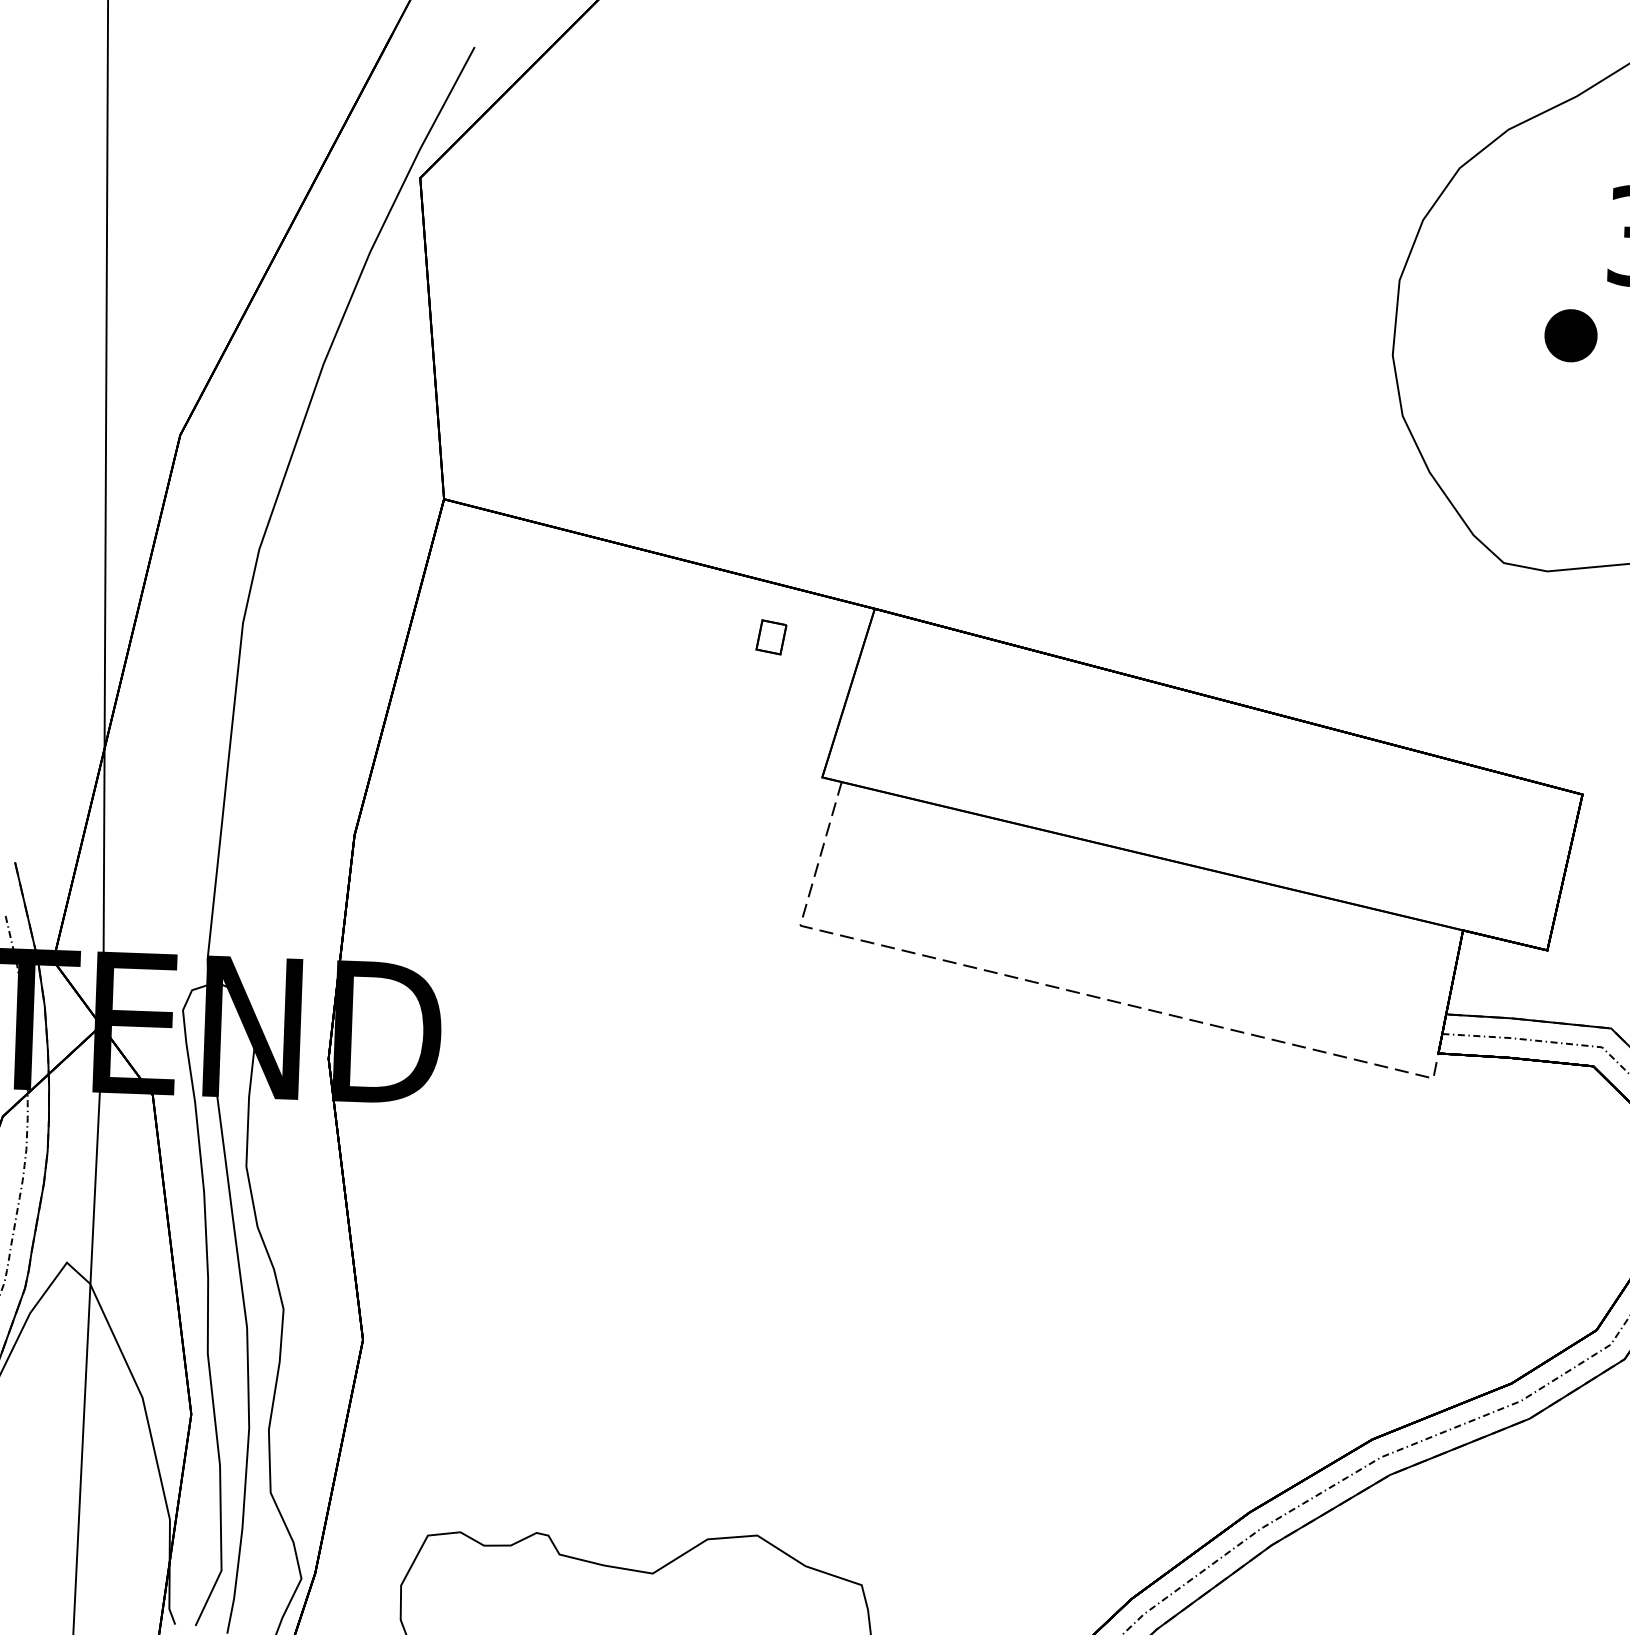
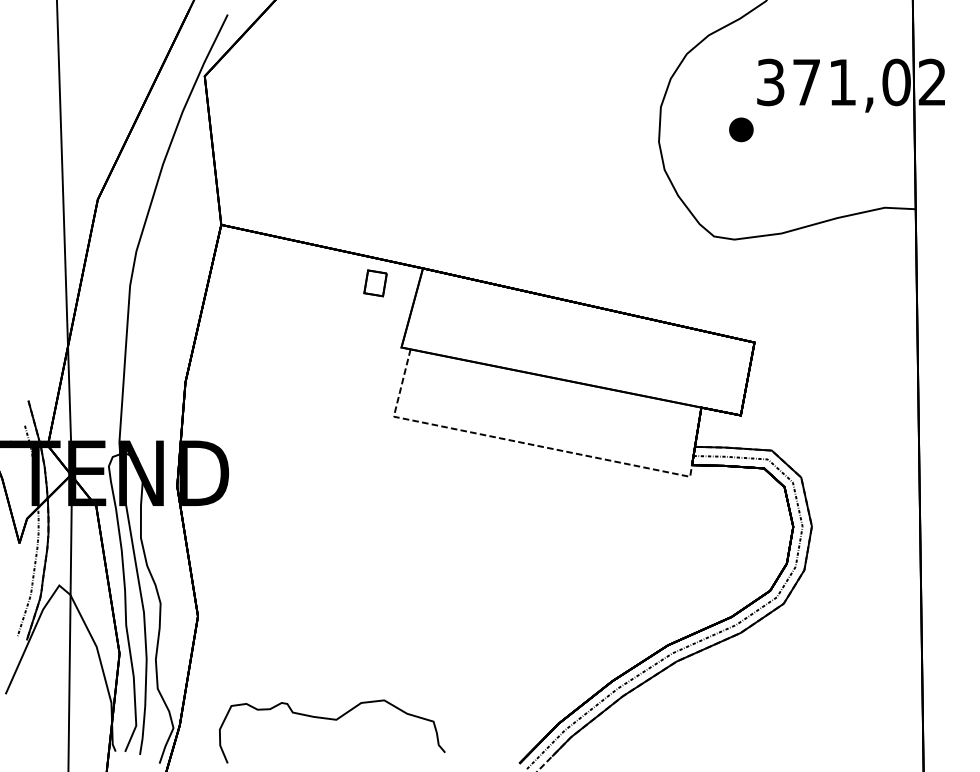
part: (771, 637) -> (375, 283), size x1.67

